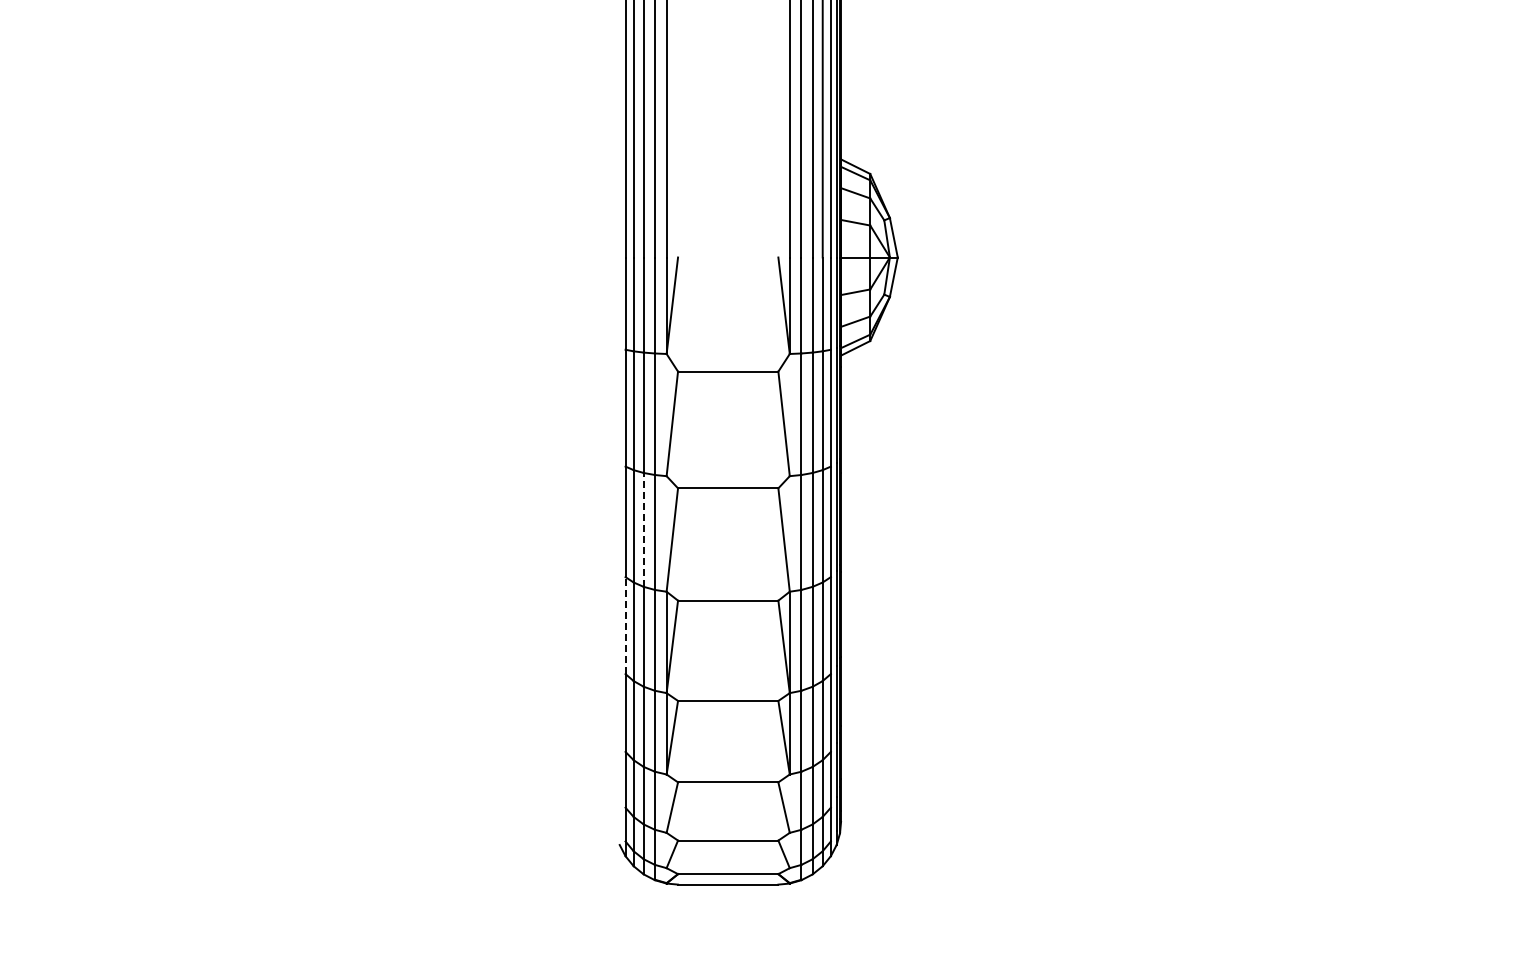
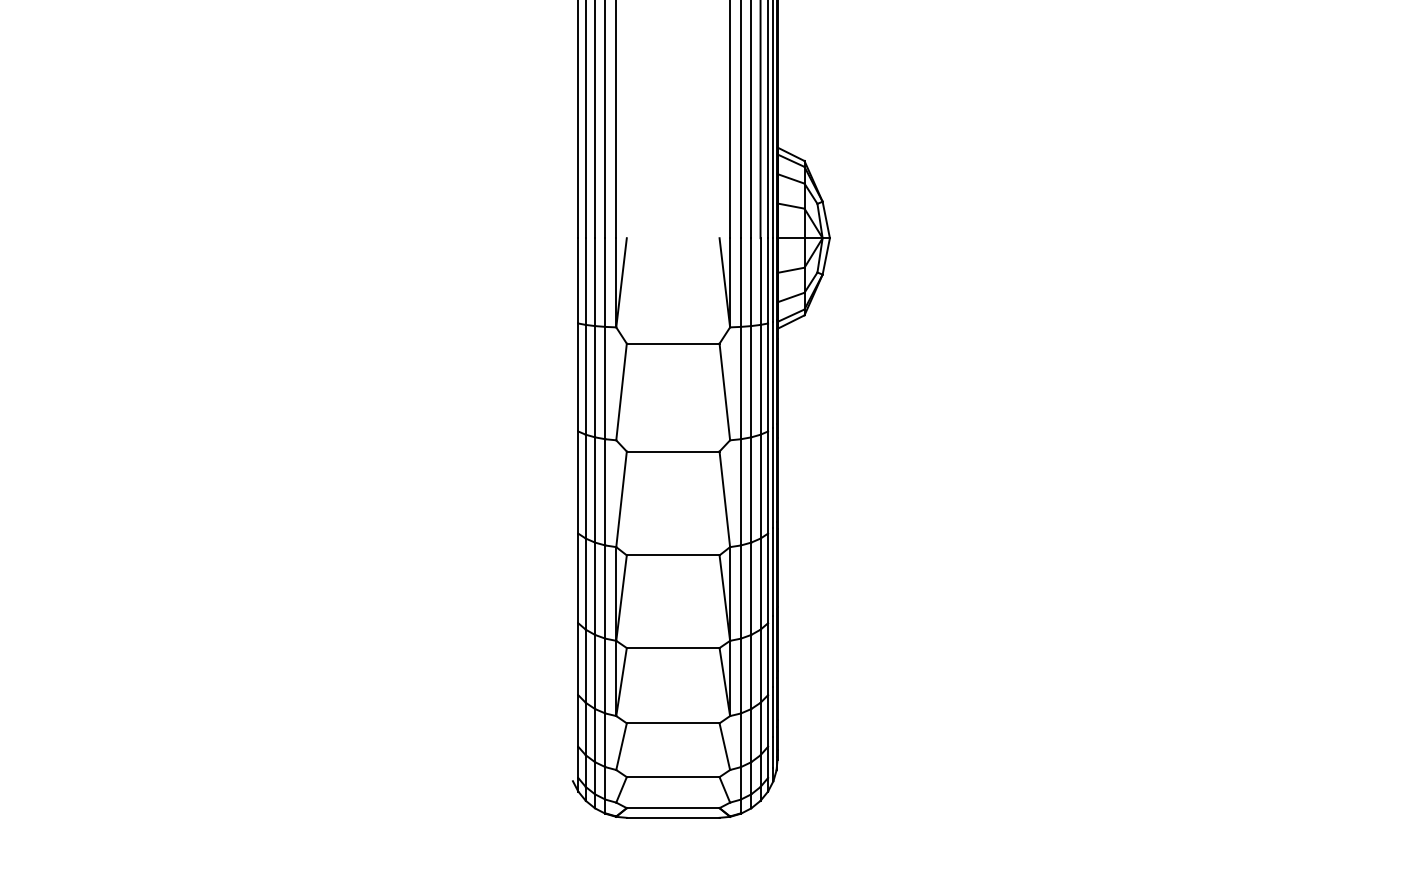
line: (643, 529) -> (594, 489), dashed -> solid
line: (625, 625) -> (578, 578), dashed -> solid

